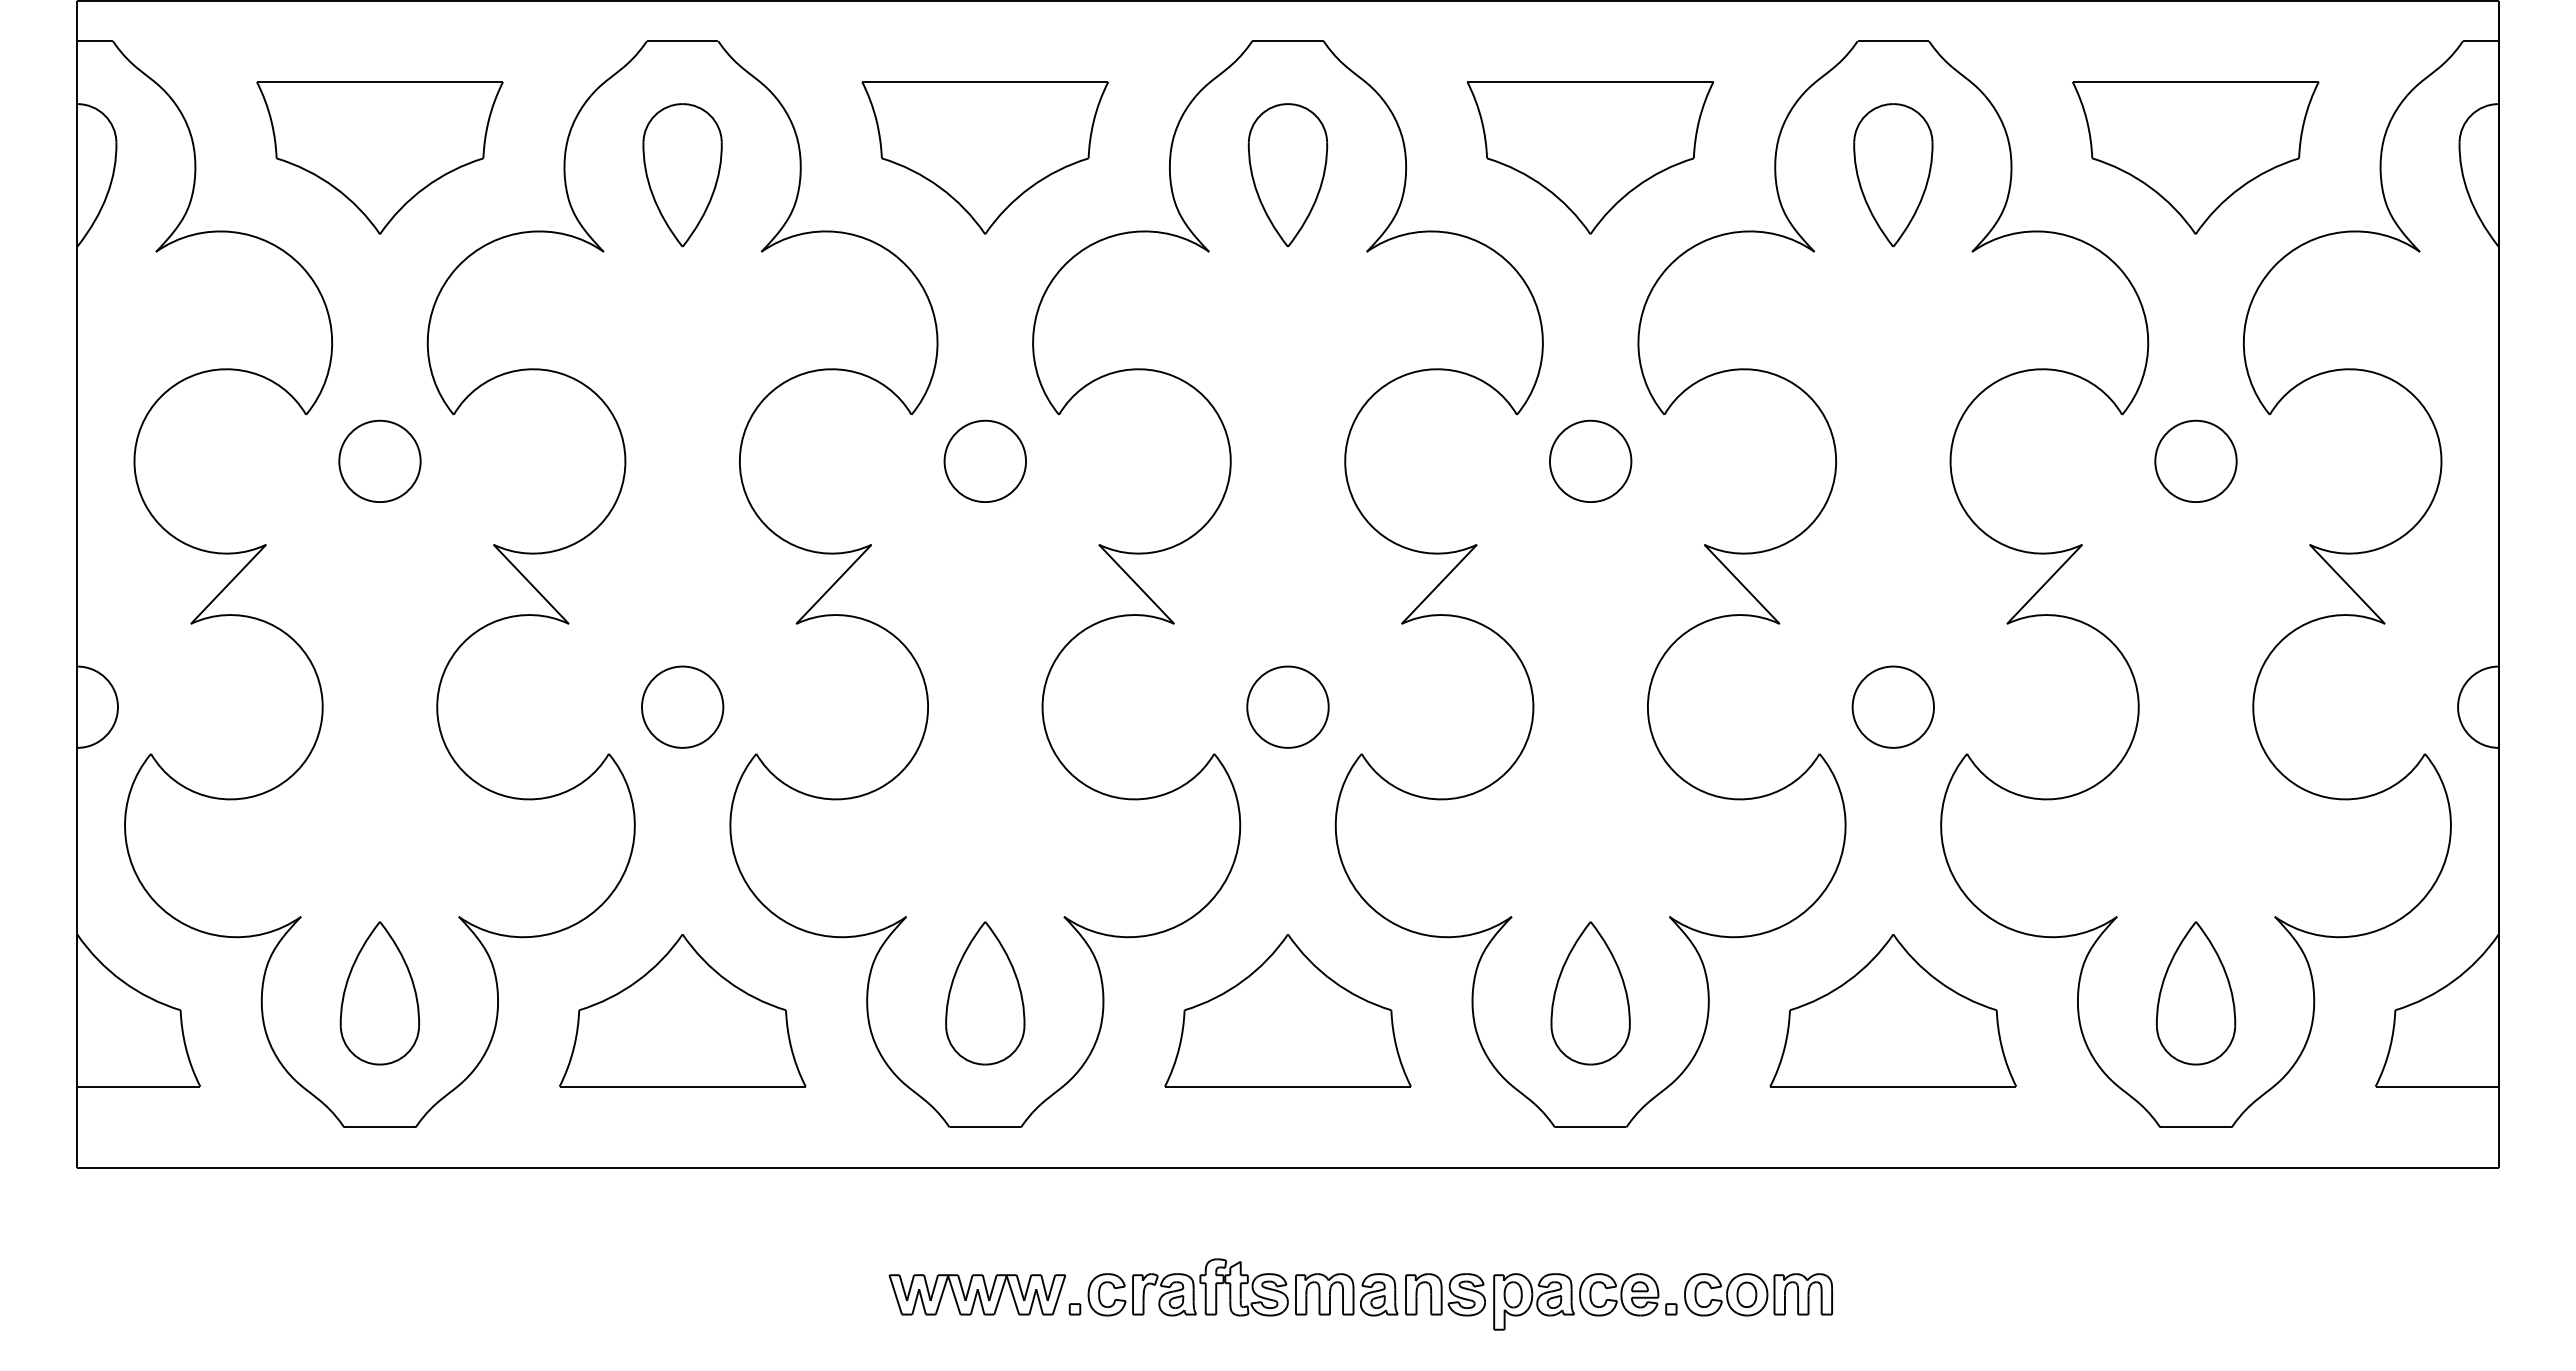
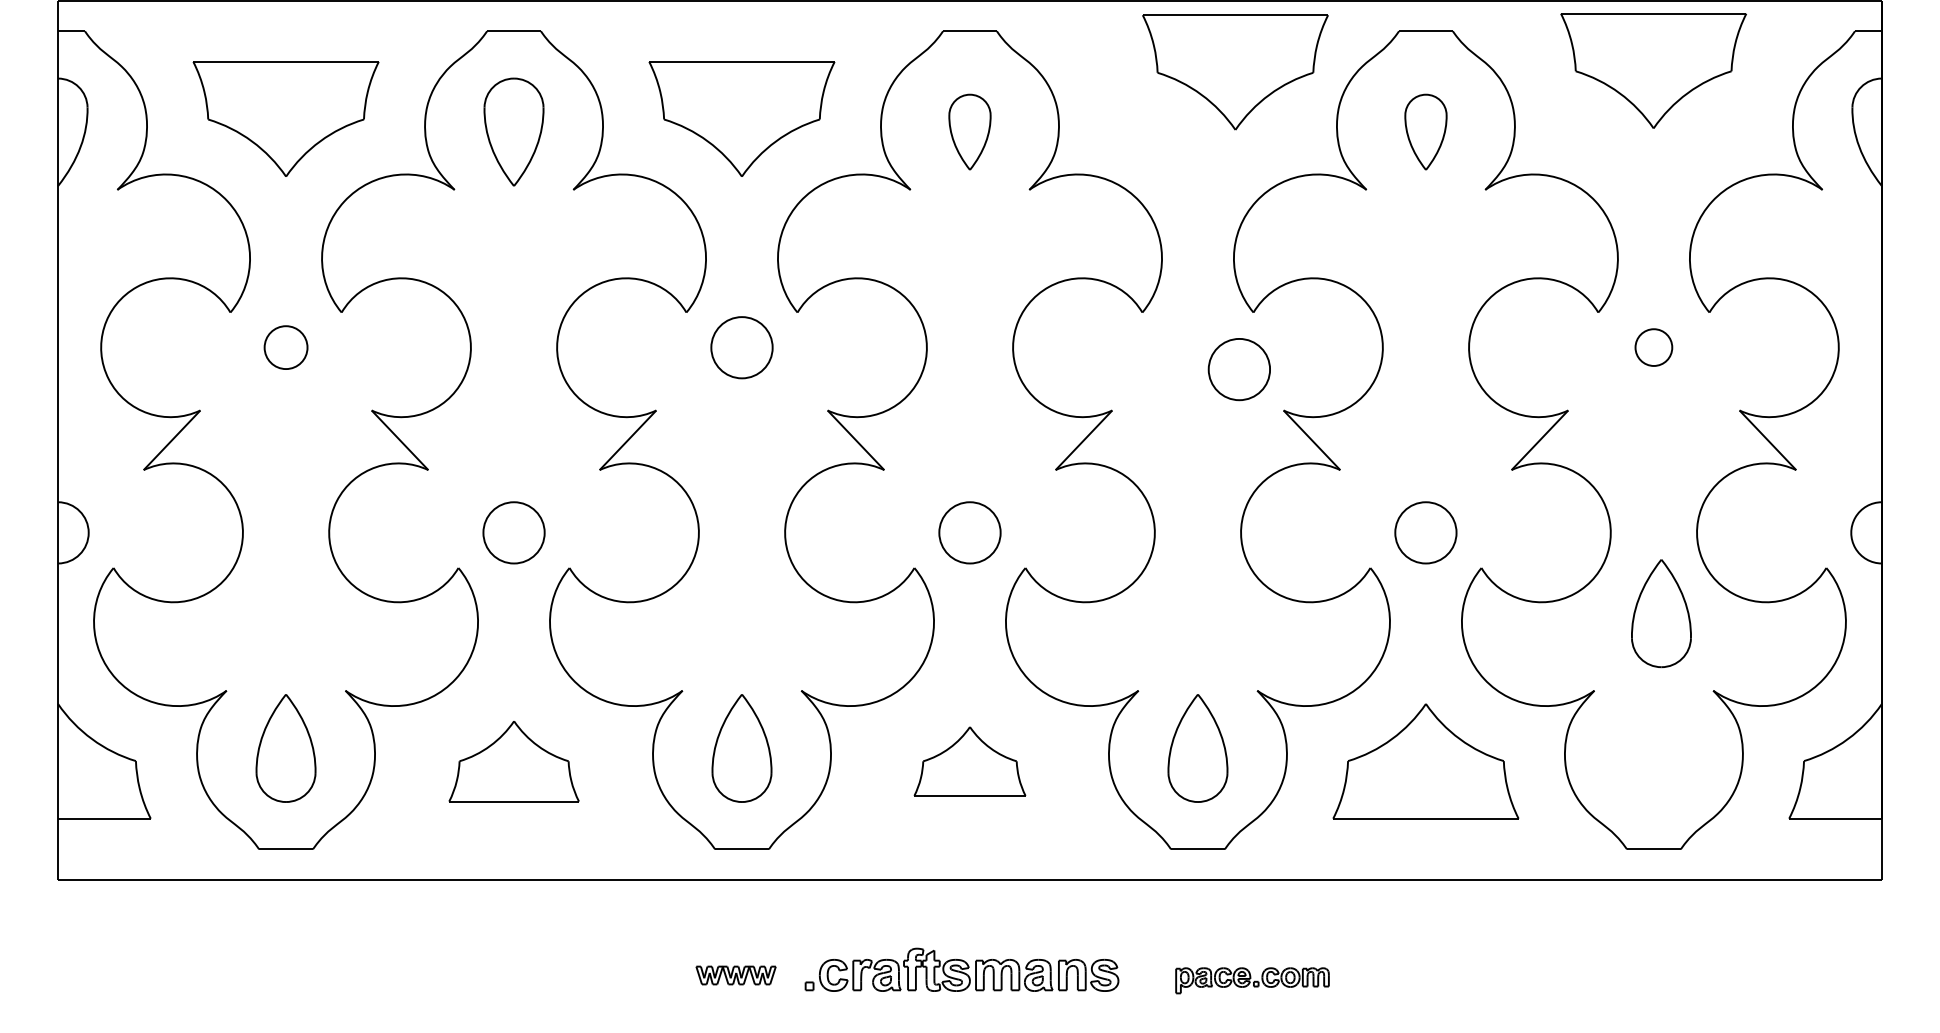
part: (1590, 157) -> (1235, 72), moved
part: (2195, 157) -> (1653, 70), moved
part: (1287, 175) -> (969, 132), size x0.7
part: (1893, 175) -> (1426, 132), size x0.7
part: (379, 460) -> (285, 347), size x0.7
part: (1590, 460) -> (1239, 368), moved
part: (2195, 460) -> (1653, 347), size x0.6
part: (2196, 993) -> (1661, 613), moved
part: (682, 1010) -> (513, 761), size x0.7
part: (1287, 1010) -> (969, 761), size x0.6
part: (977, 1294) -> (736, 975), size x0.6
part: (1662, 1301) -> (1252, 980), size x0.6

